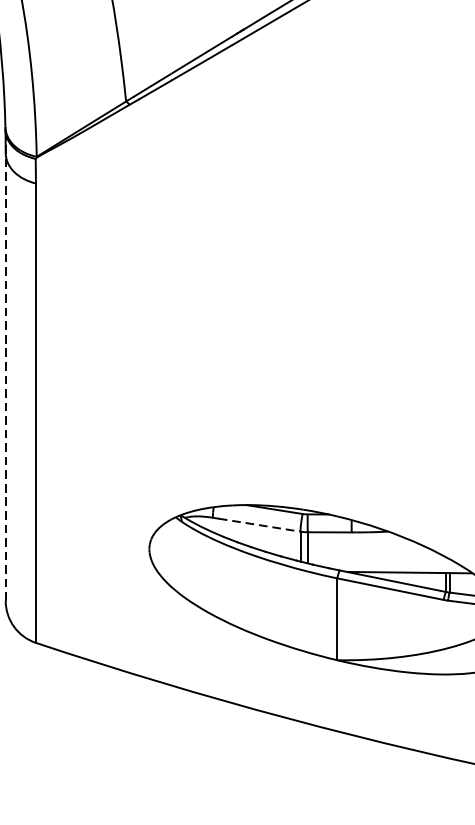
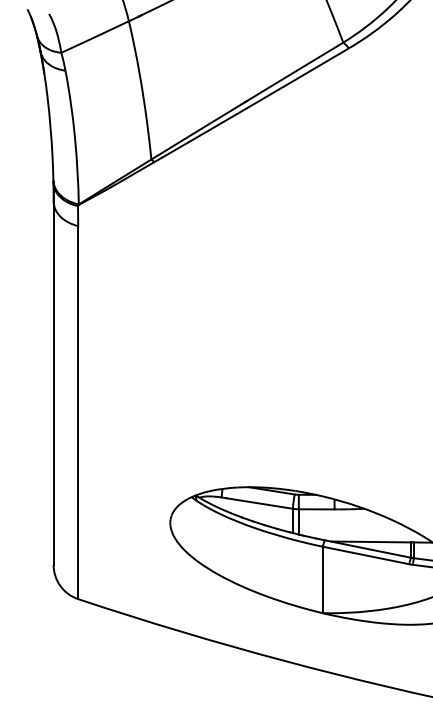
line: (5, 365) -> (53, 373), dashed -> solid
line: (259, 525) -> (259, 503), dashed -> solid

